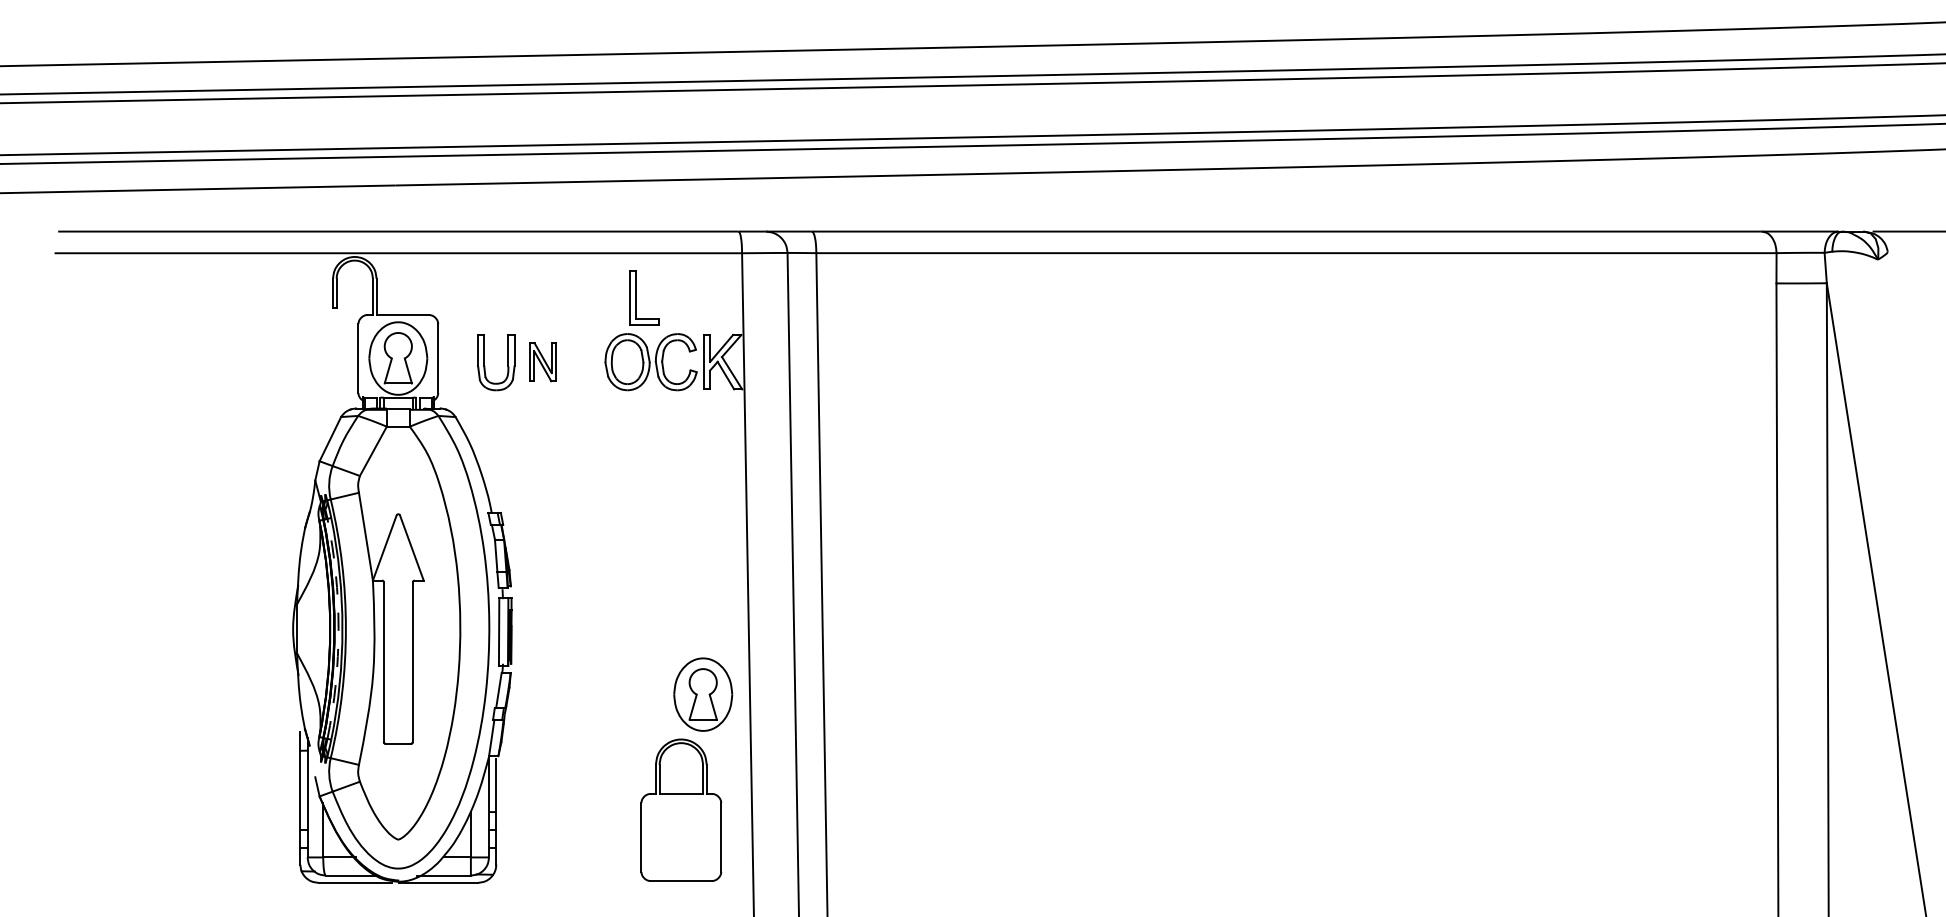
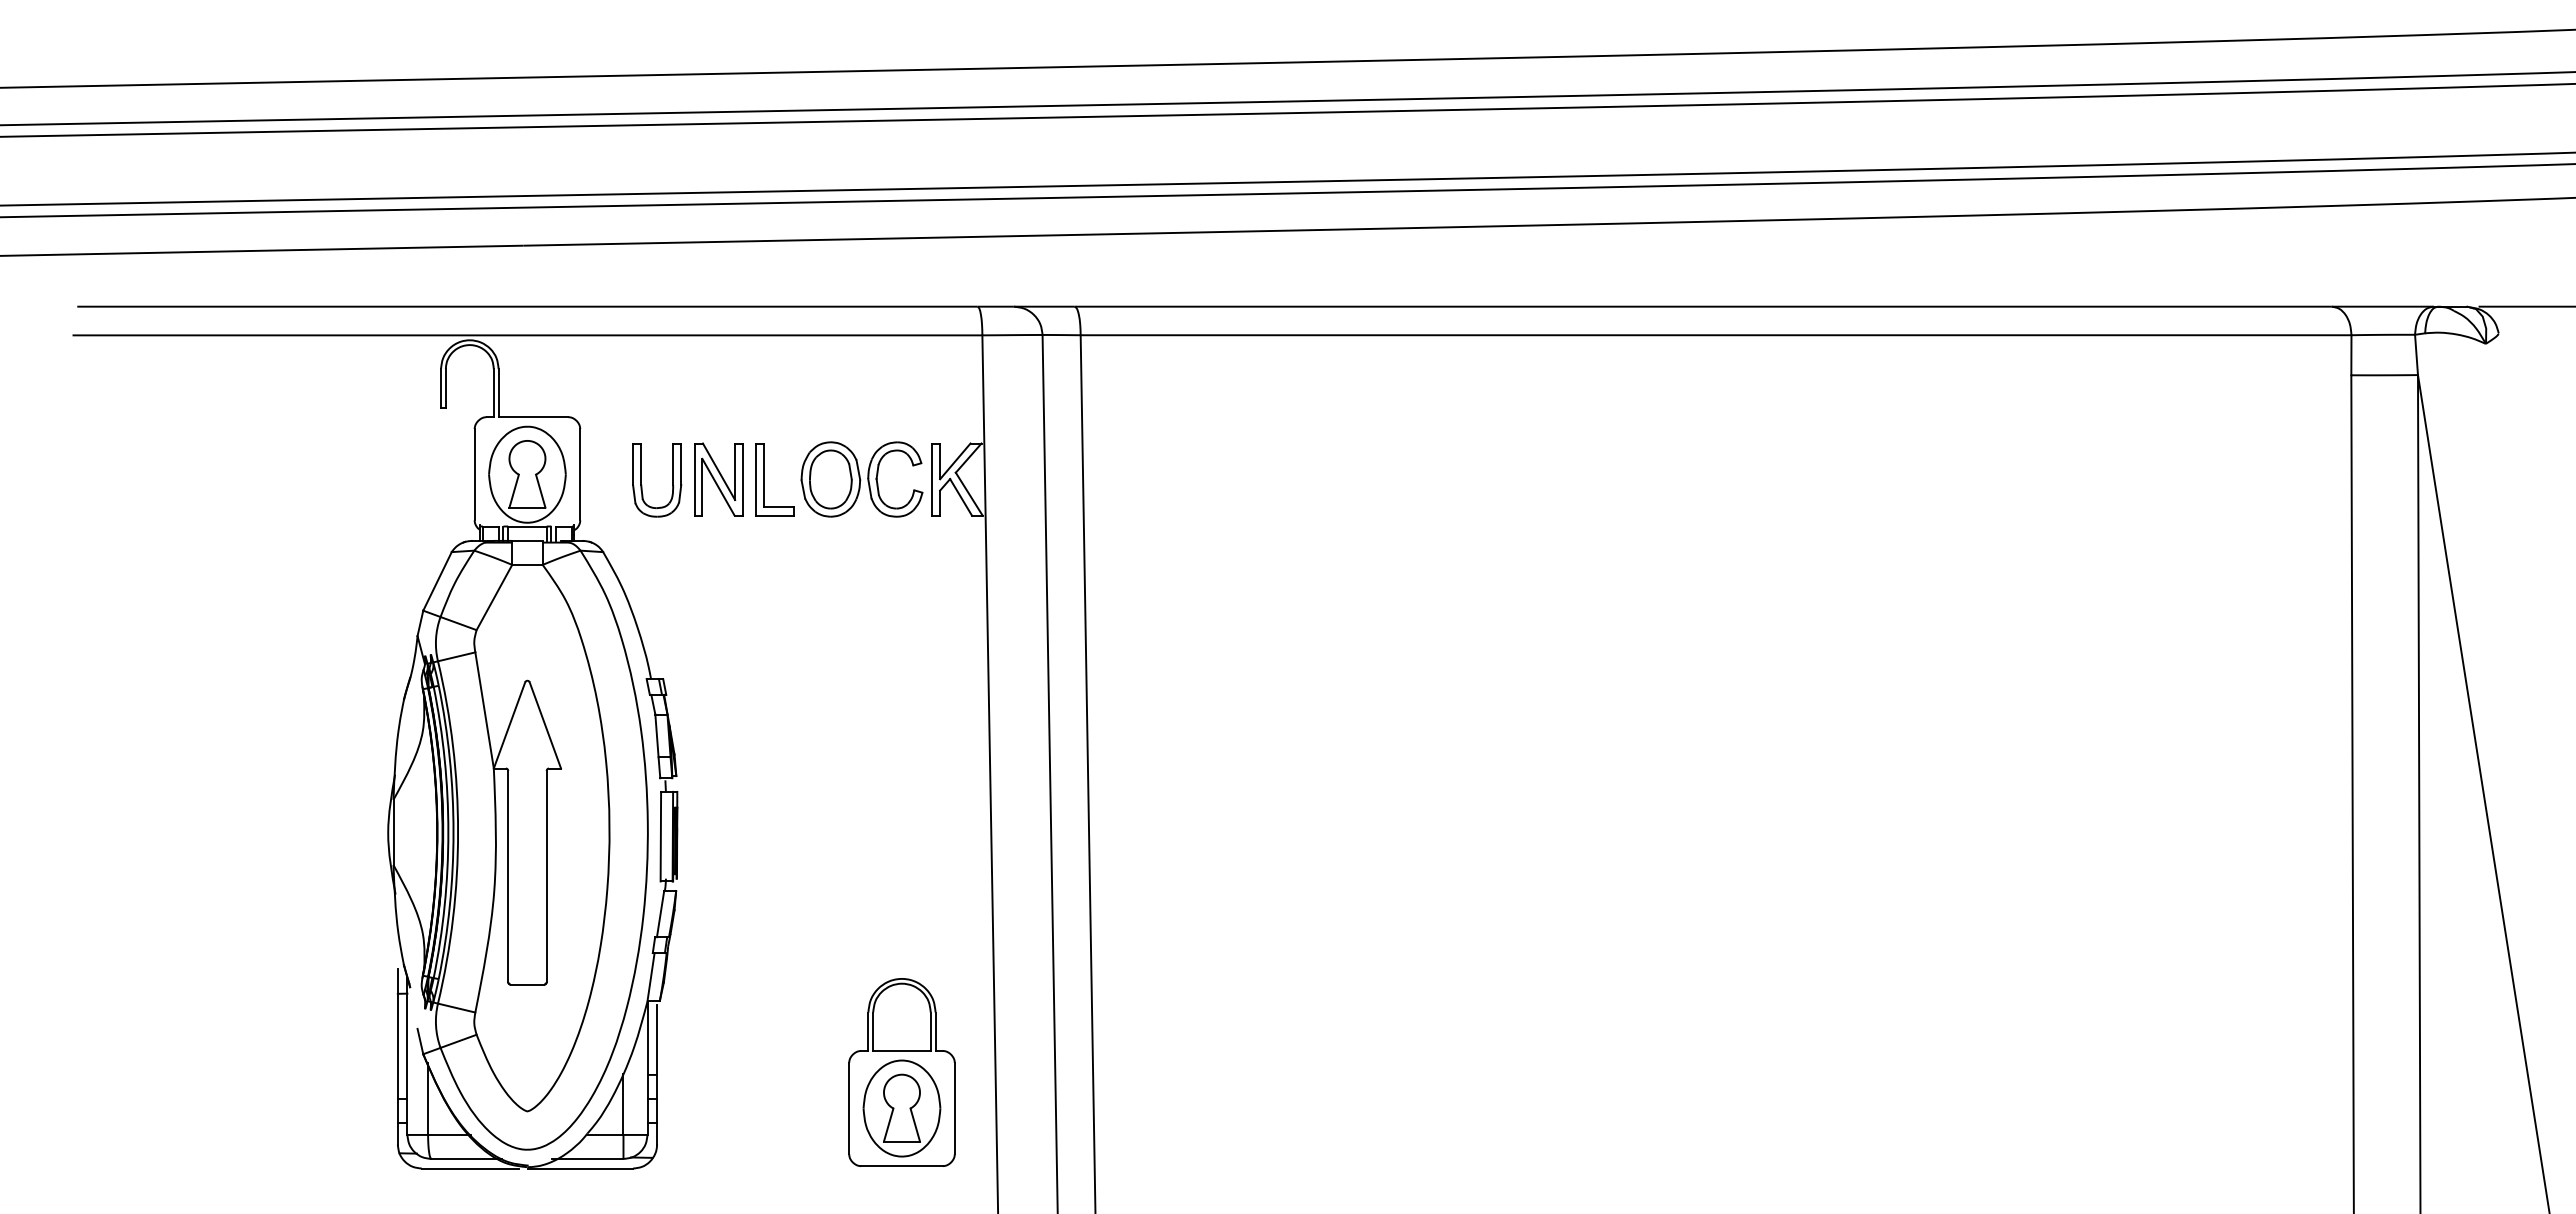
part: (636, 297) -> (764, 479), moved
part: (542, 362) -> (718, 479), size x1.43
arc: (338, 628) -> (448, 832), dashed -> solid
part: (702, 694) -> (901, 1108), moved

